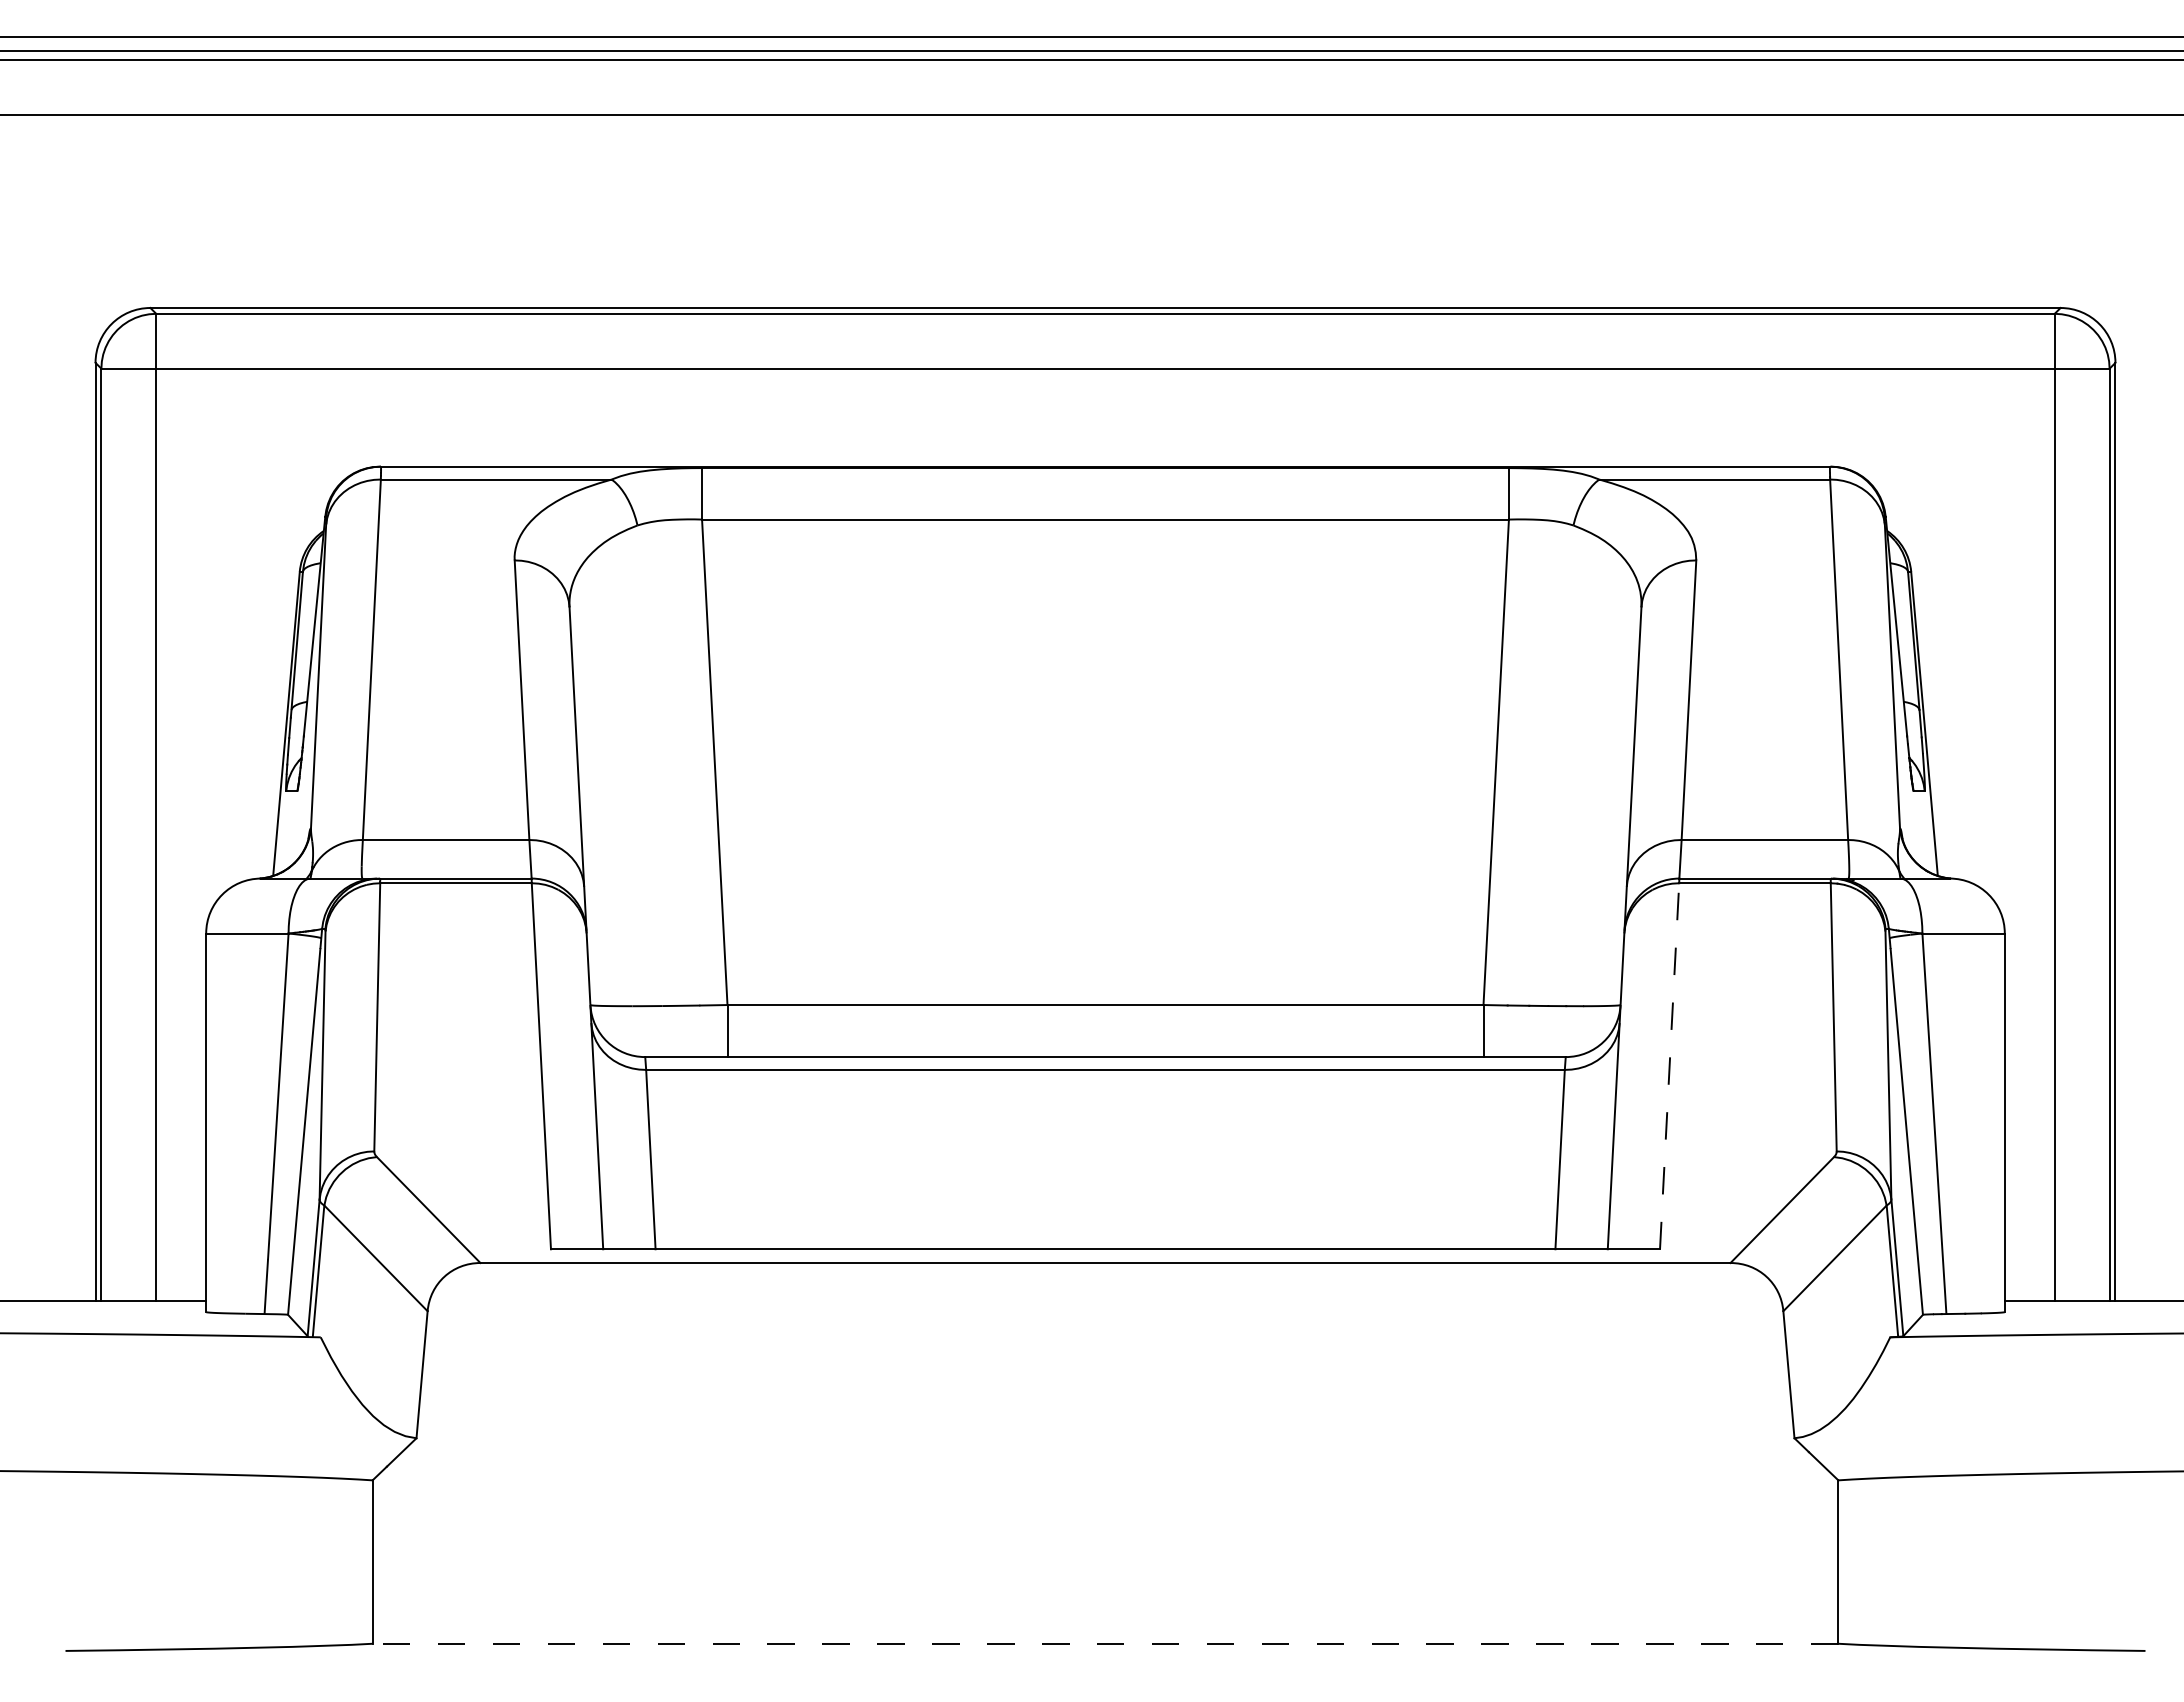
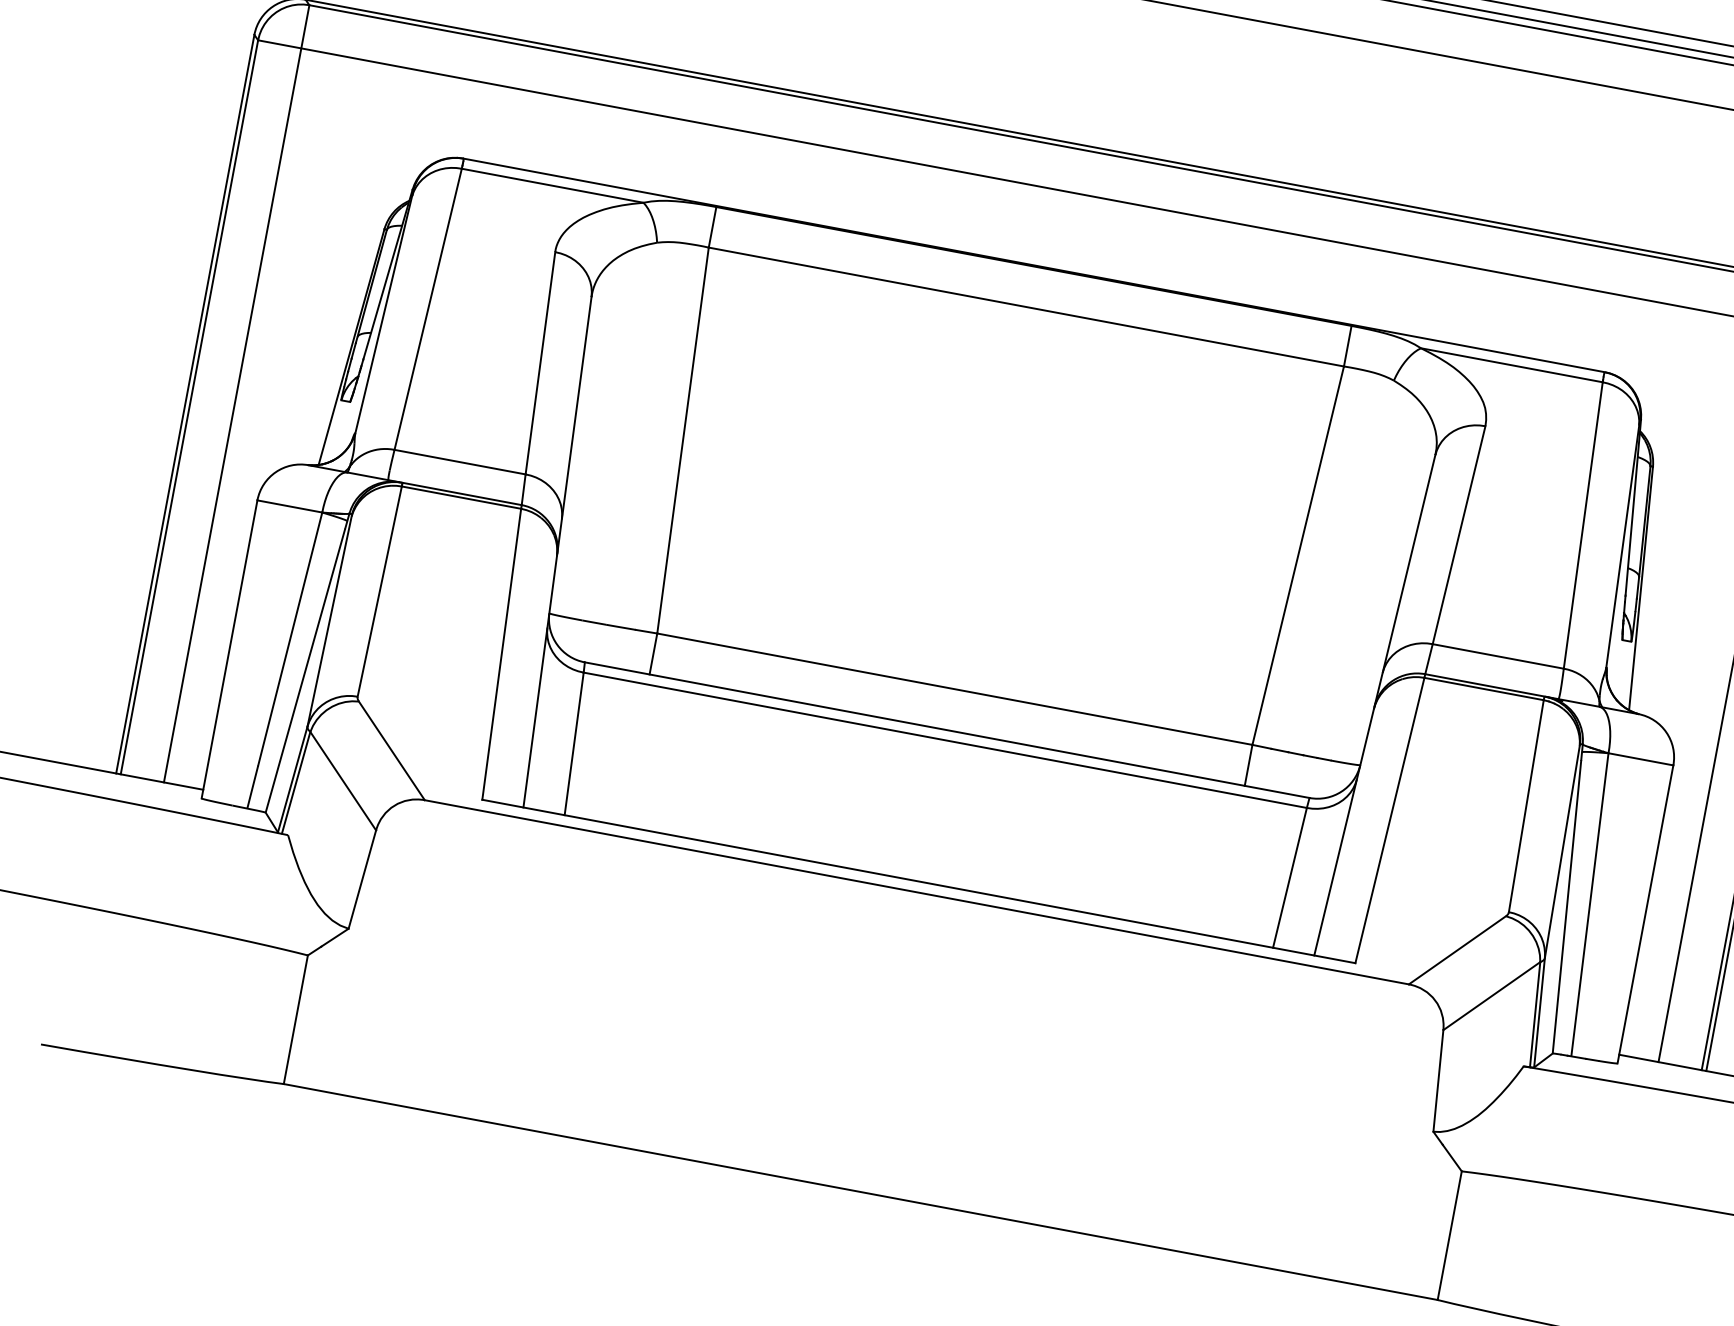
line: (1669, 1065) -> (1389, 819), dashed -> solid
line: (1105, 1643) -> (860, 1191), dashed -> solid

